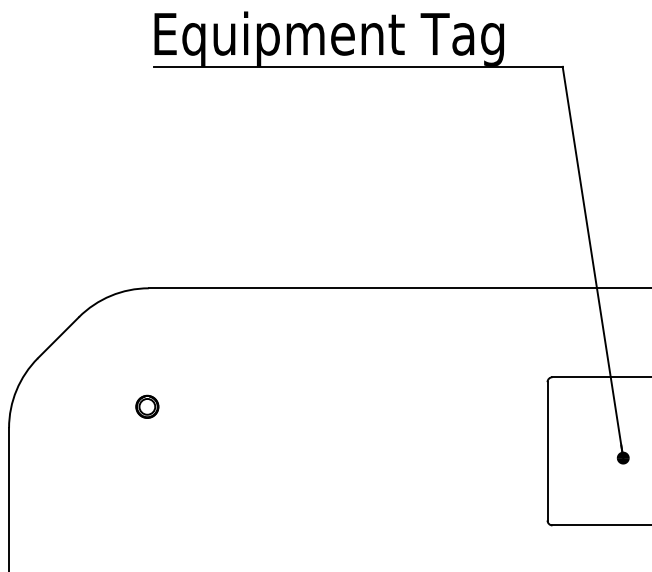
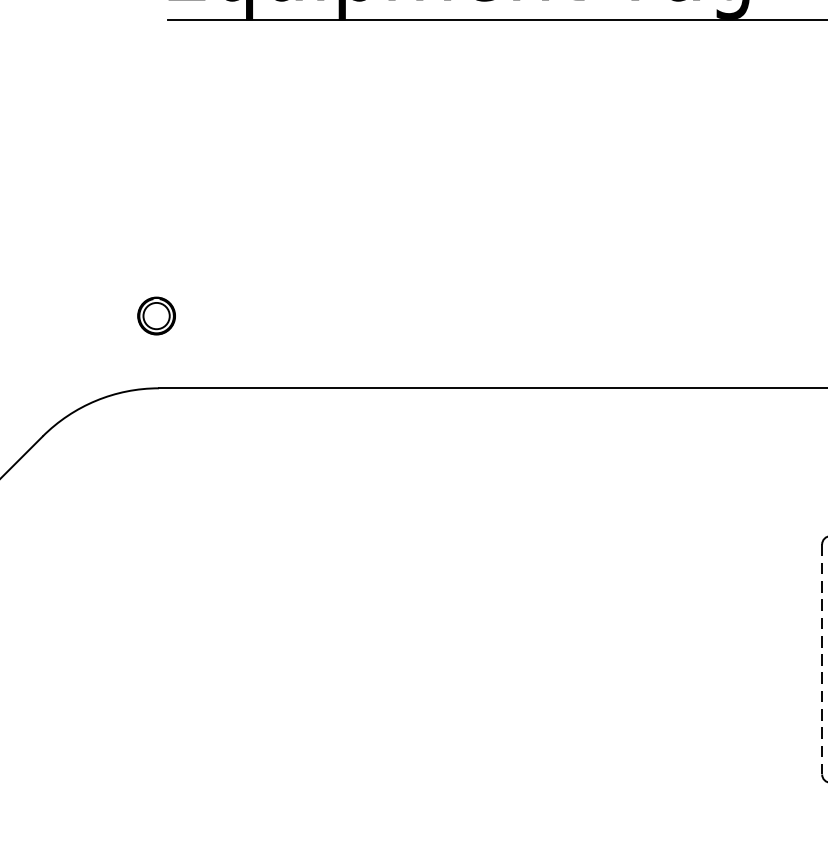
part: (147, 406) -> (156, 315), moved
line: (547, 451) -> (822, 659), solid -> dashed

